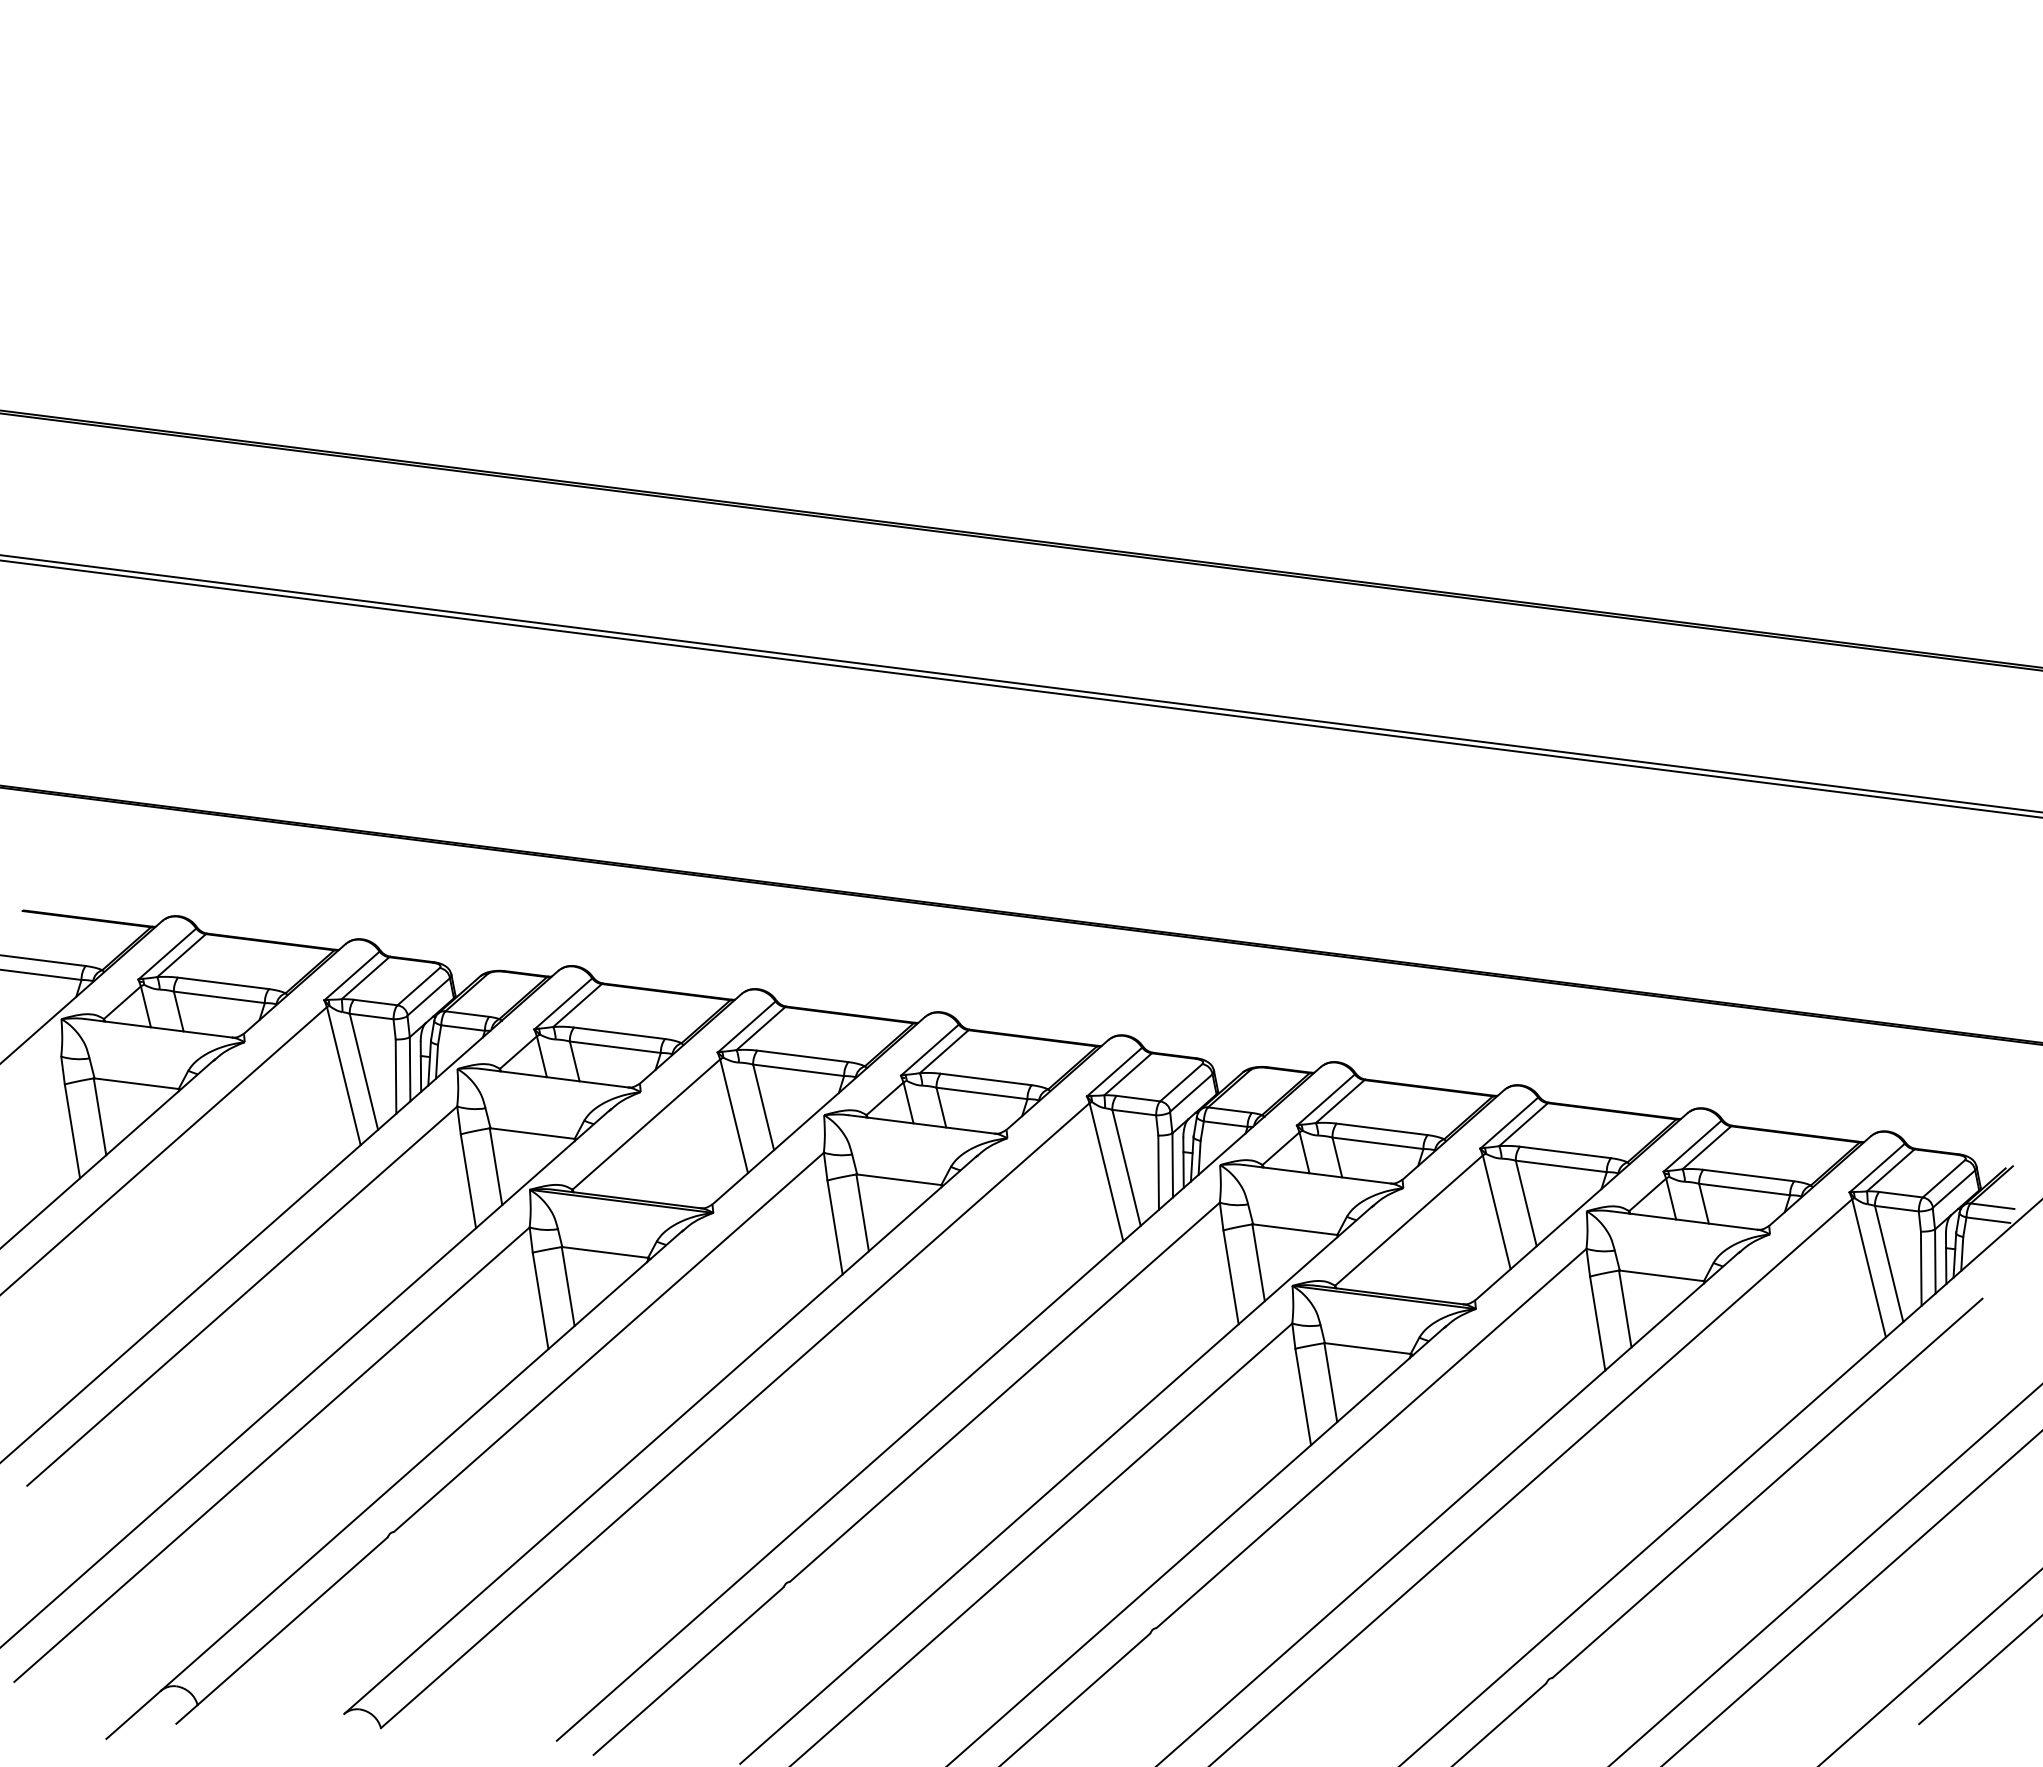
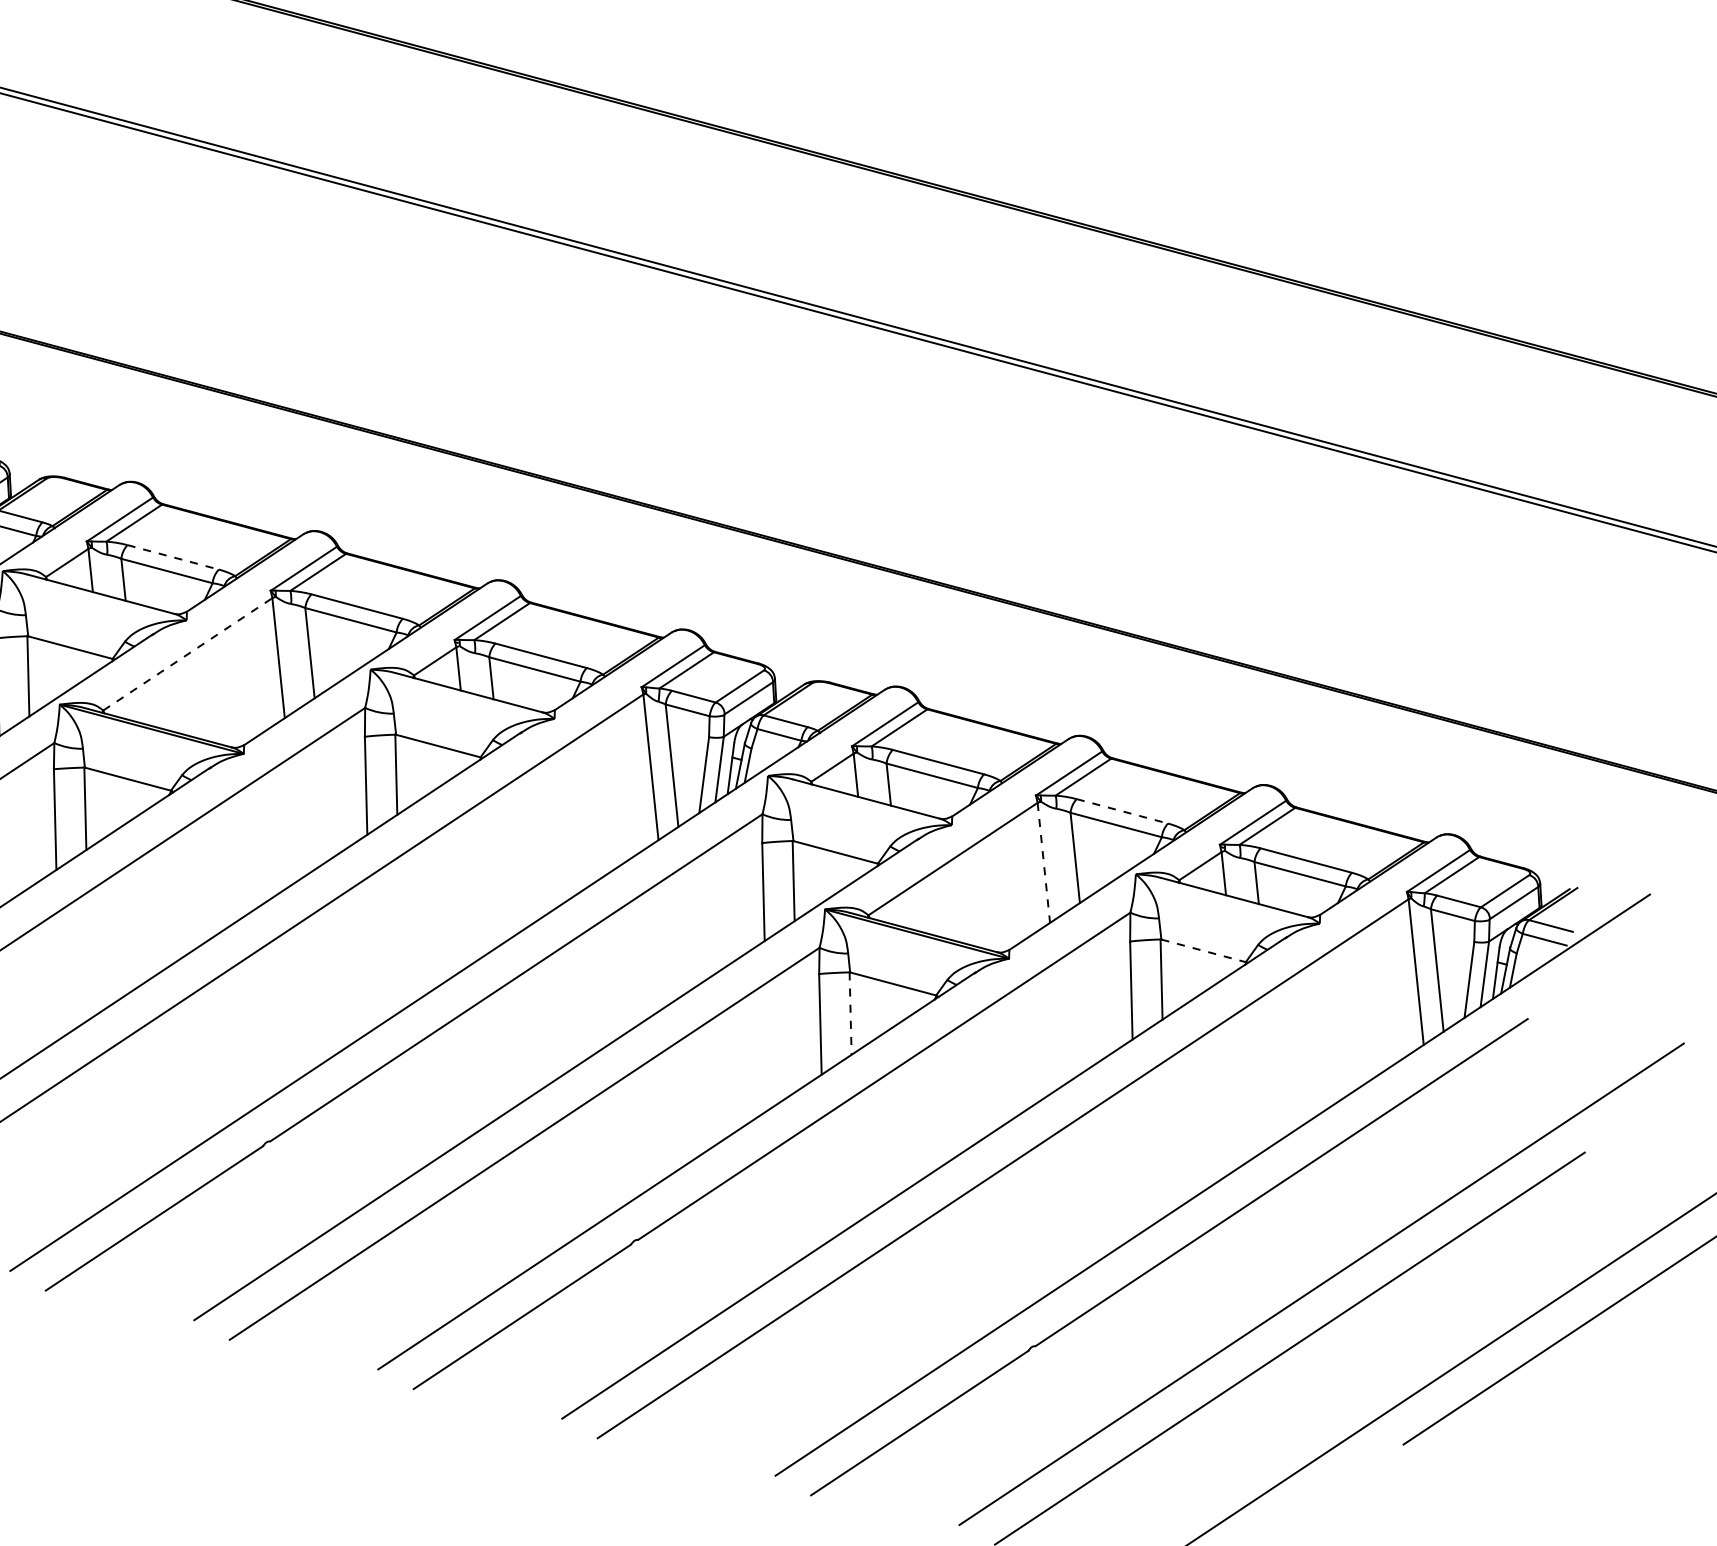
line: (619, 1033) -> (173, 557), solid -> dashed
line: (646, 1124) -> (187, 654), solid -> dashed
line: (1565, 1152) -> (1122, 811), solid -> dashed
line: (1496, 1212) -> (1043, 863), solid -> dashed
line: (1662, 1275) -> (1204, 950), solid -> dashed
line: (1330, 1383) -> (850, 1014), solid -> dashed

